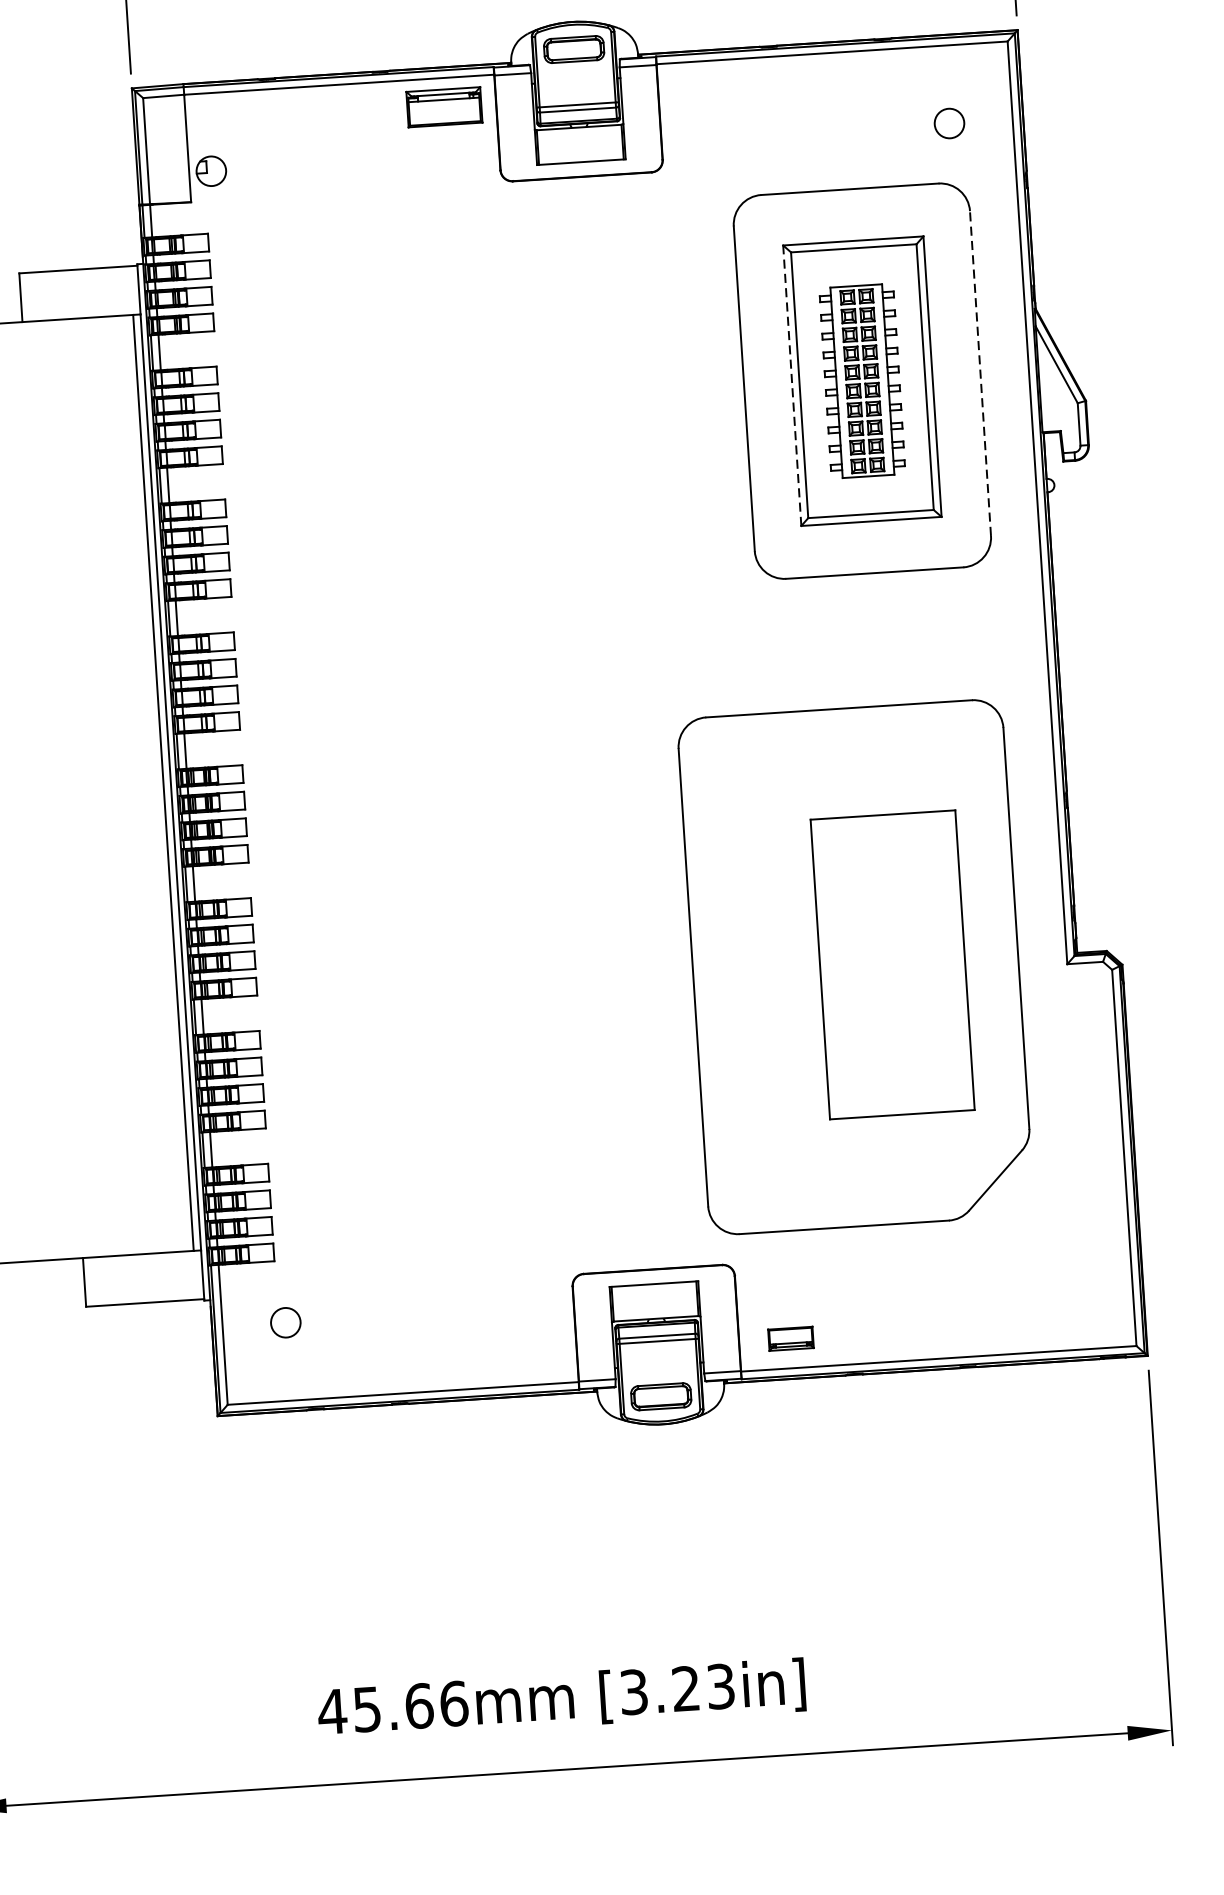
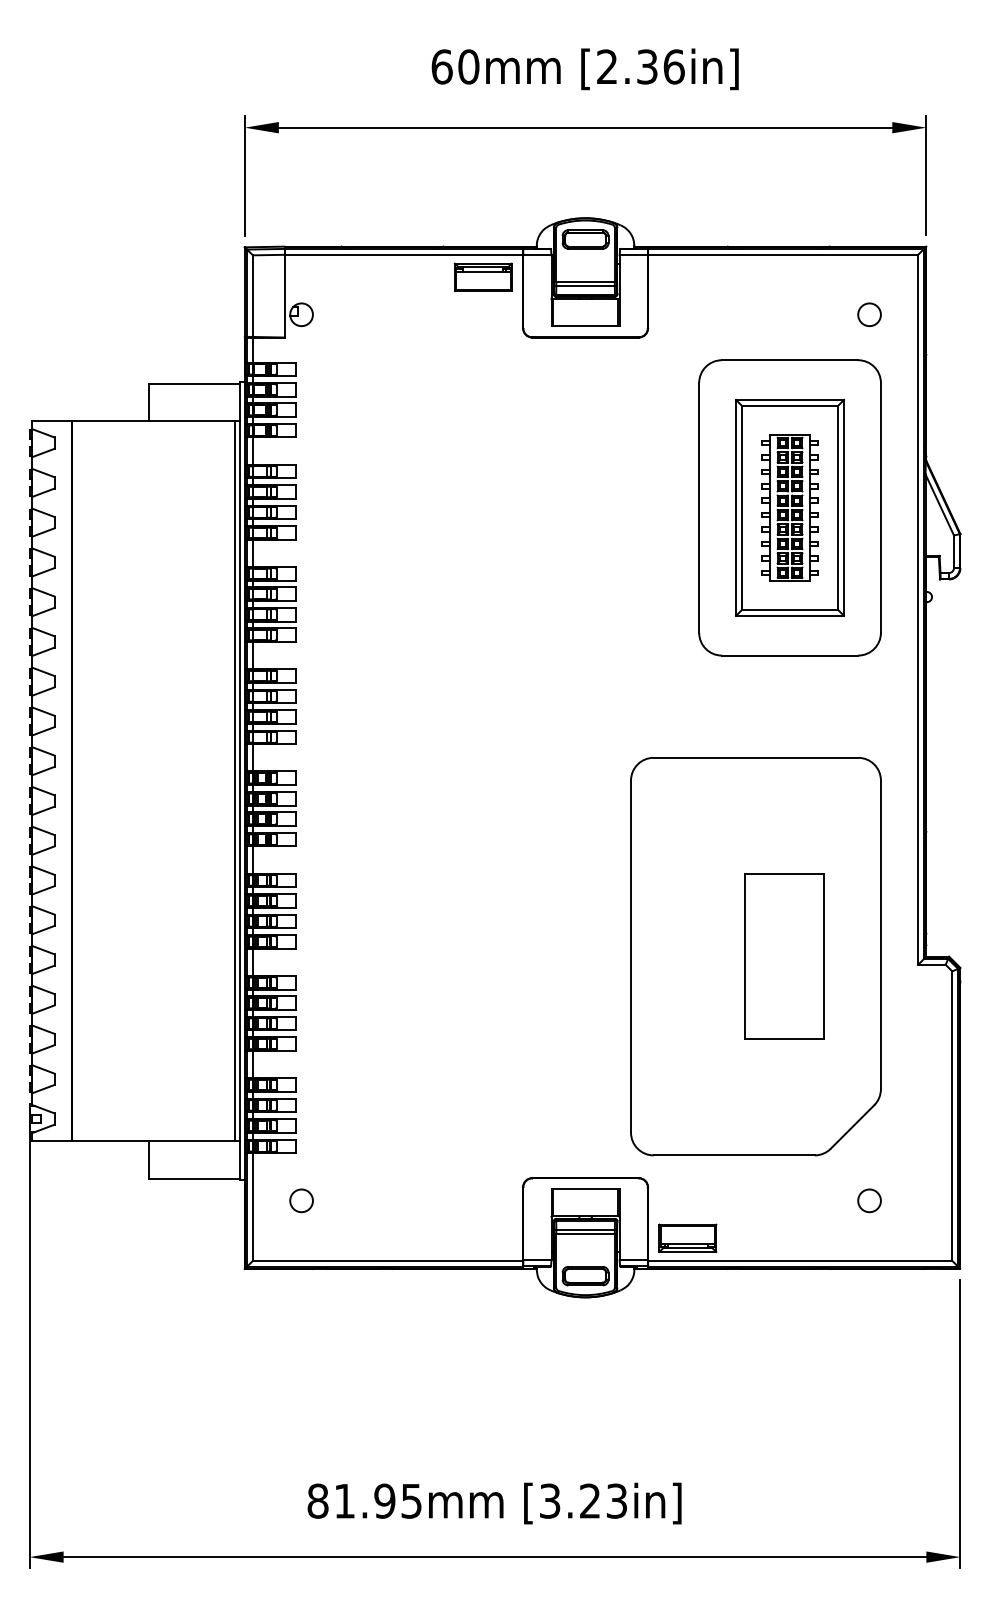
line: (979, 373) -> (880, 507), dashed -> solid
line: (792, 385) -> (736, 507), dashed -> solid
part: (892, 964) -> (784, 956), size x0.71
circle: (1023, 1274) -> (869, 1200), added
part: (790, 1337) -> (687, 1237), size x1.67
text: (392, 1706) -> (364, 1500), 45.66mm -> 81.95mm

